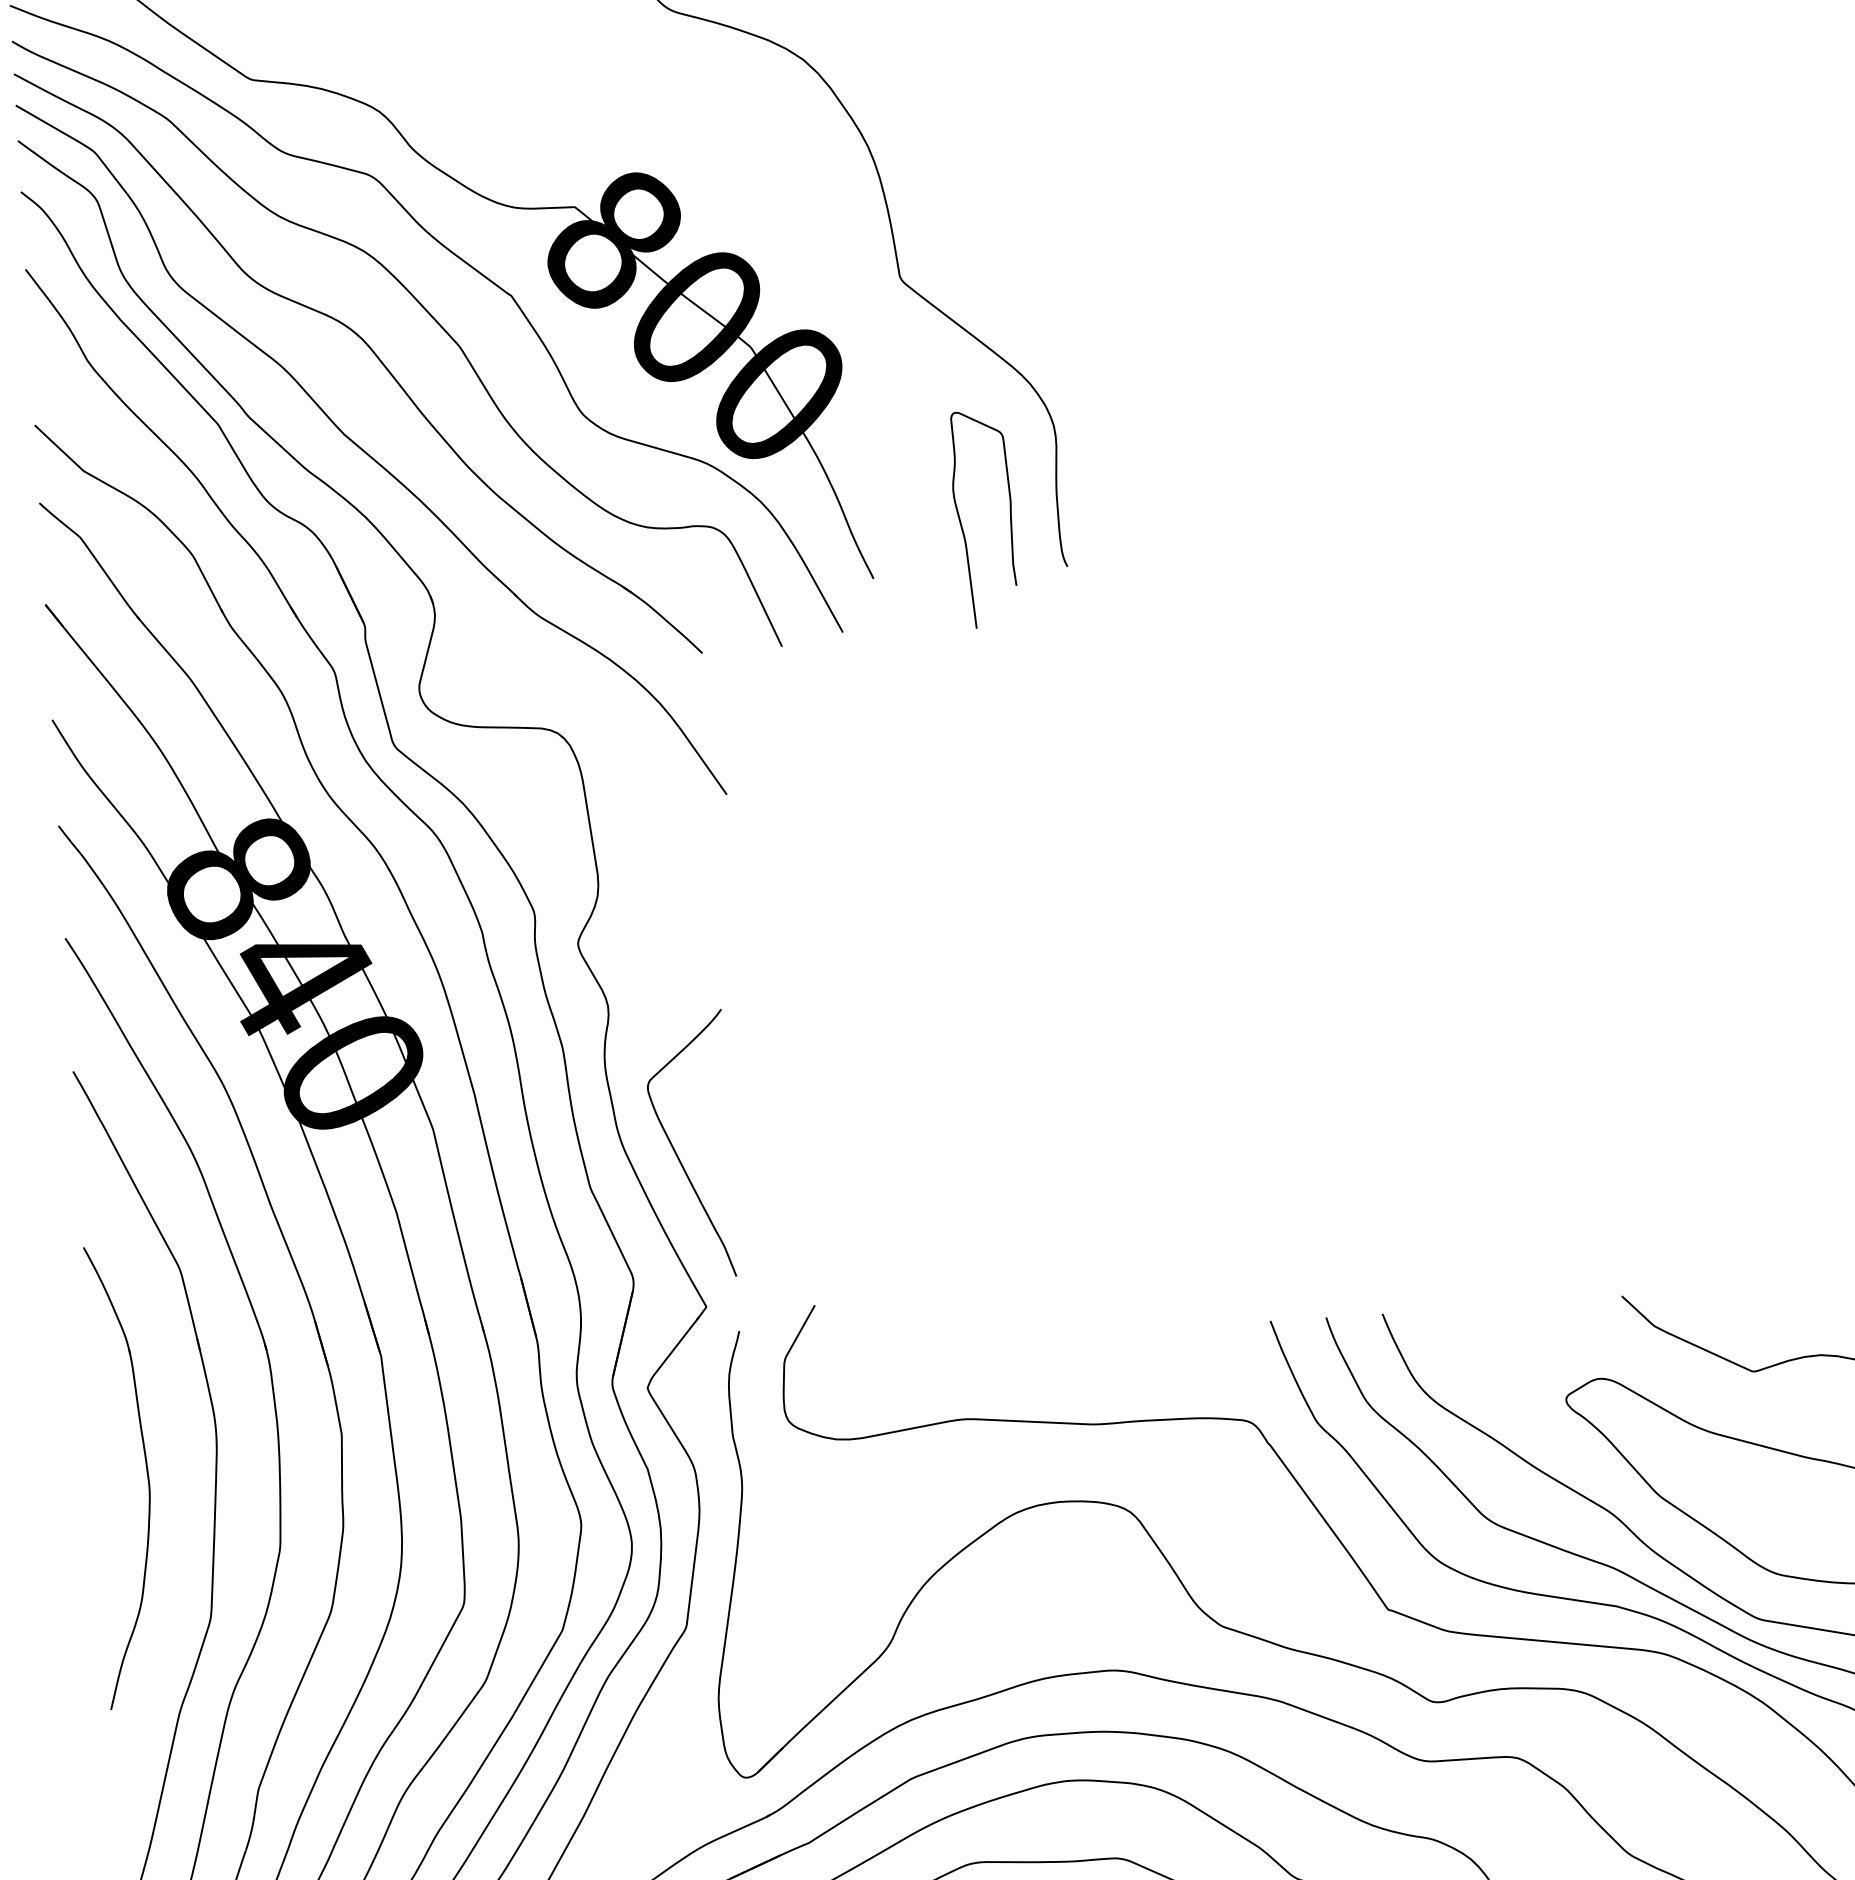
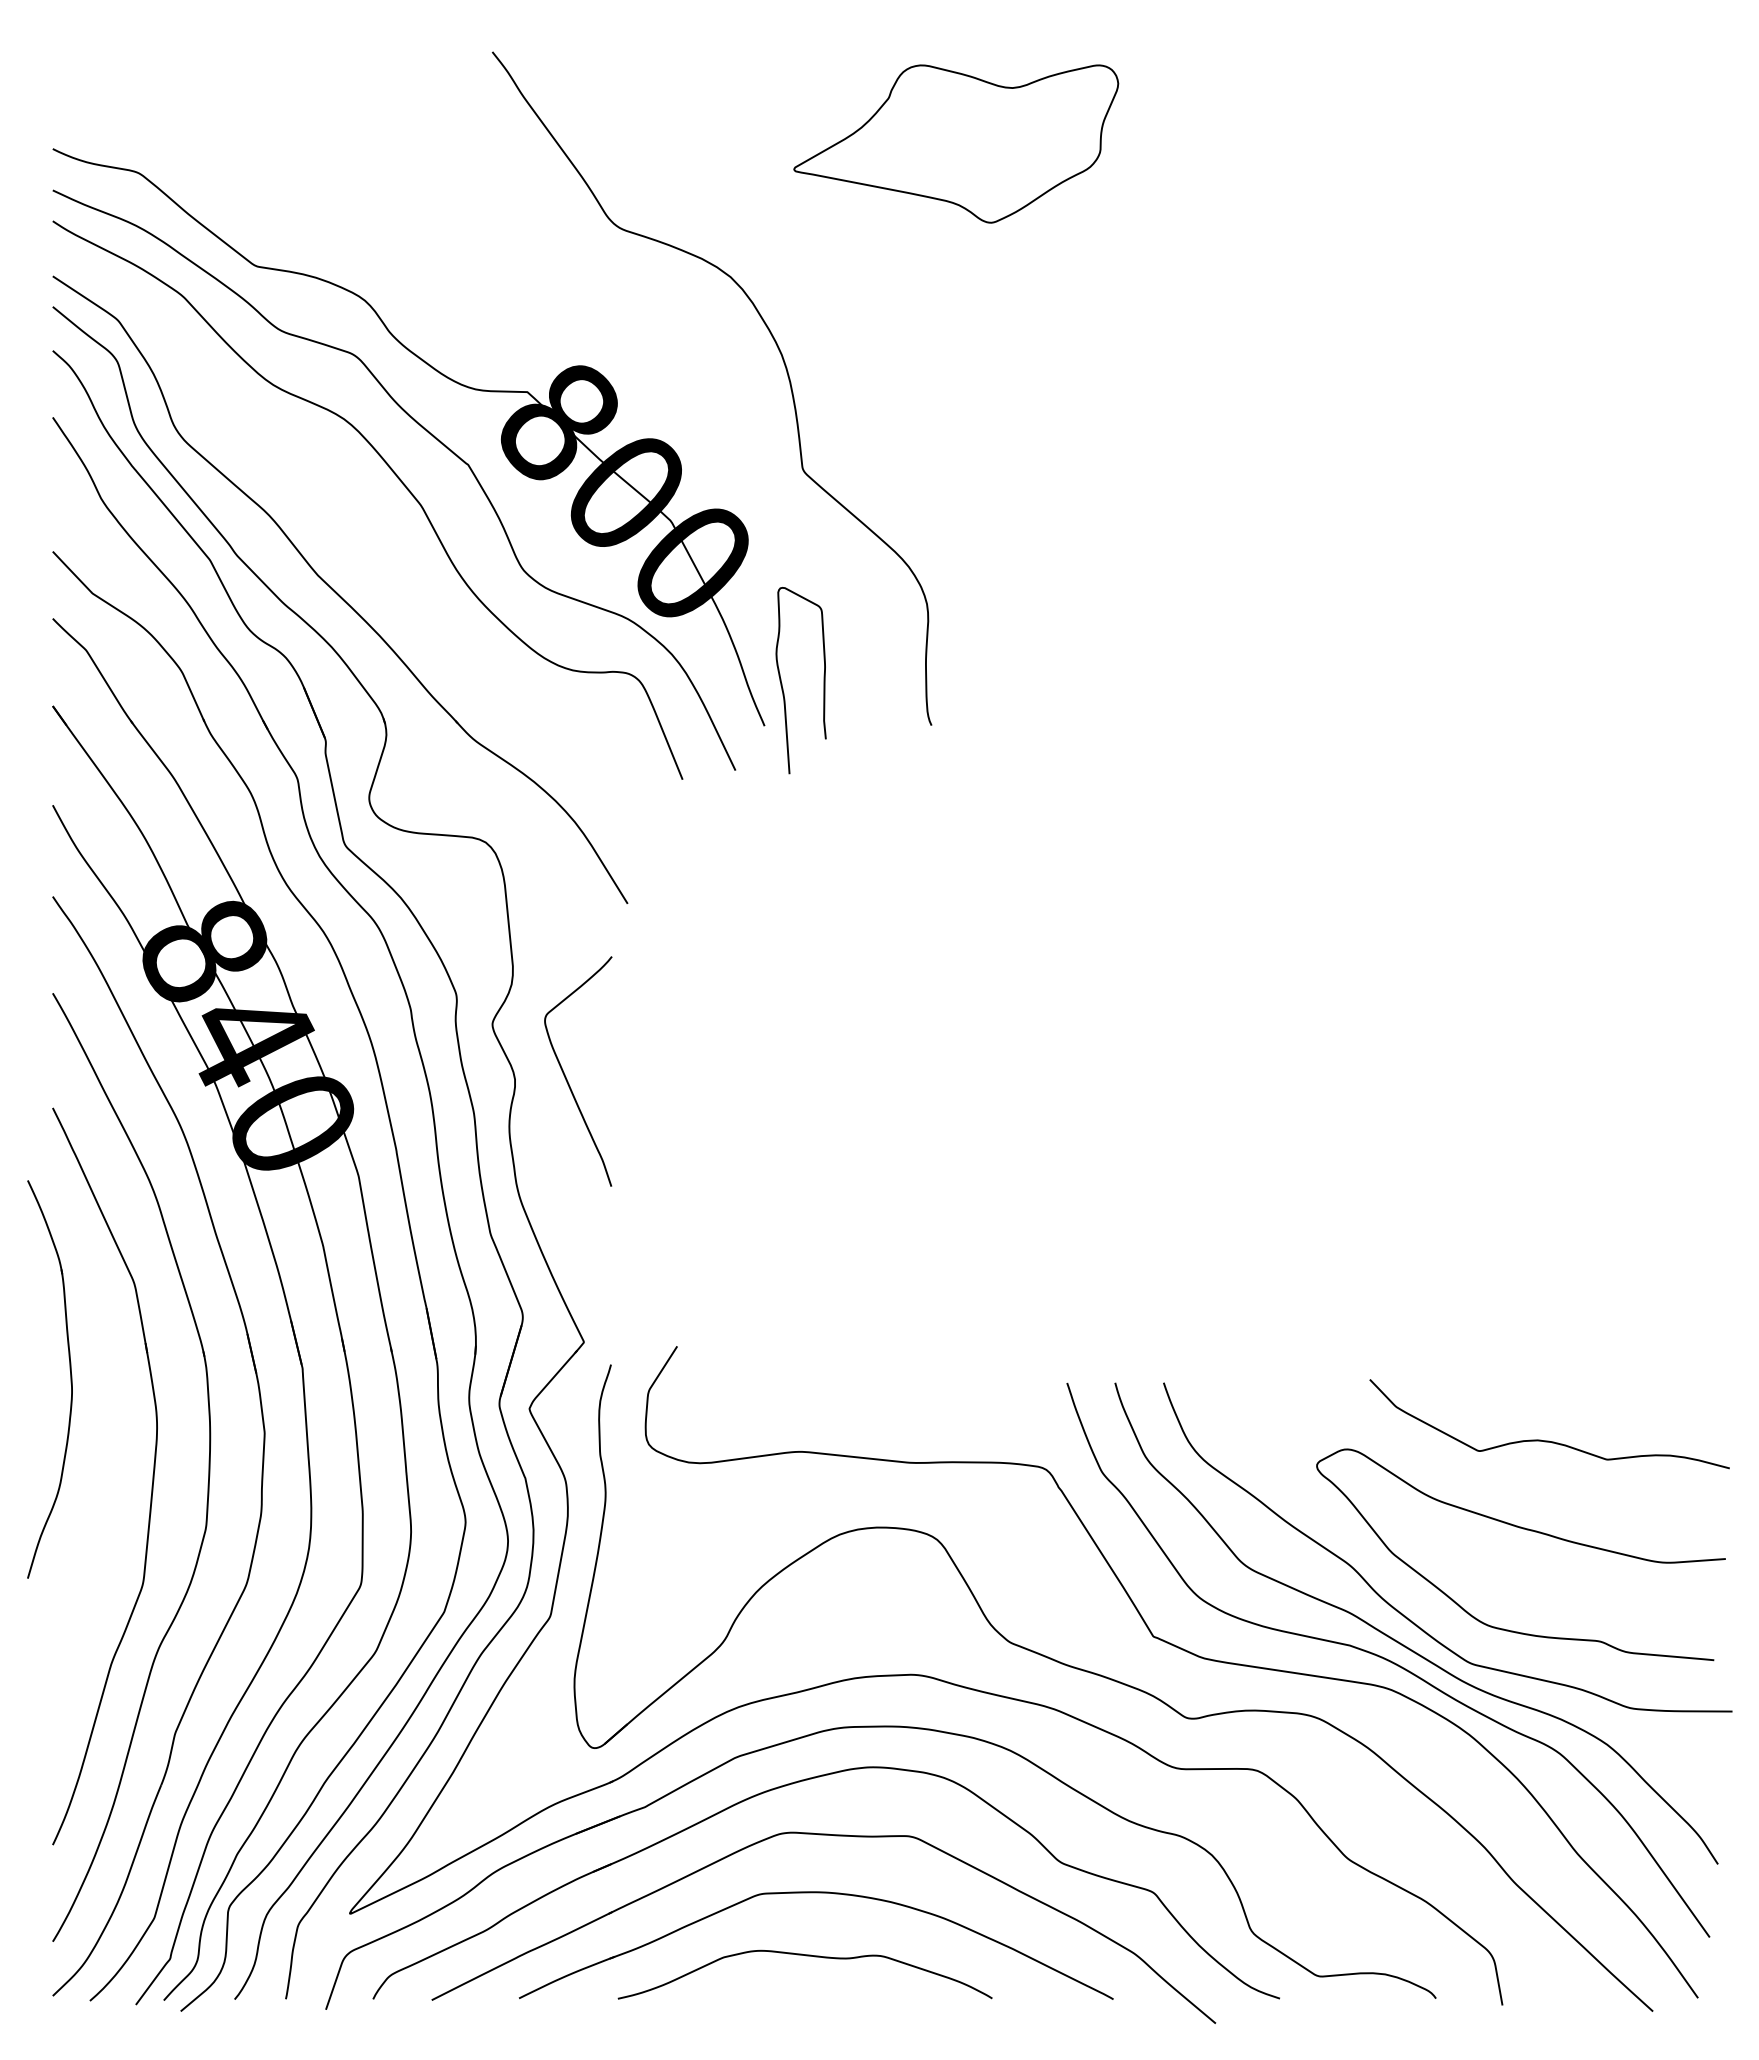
part: (370, 350) -> (344, 504), removed
curve: (962, 523) -> (782, 683), moved
curve: (676, 1151) -> (566, 1076), moved
part: (146, 1475) -> (70, 1379), moved

